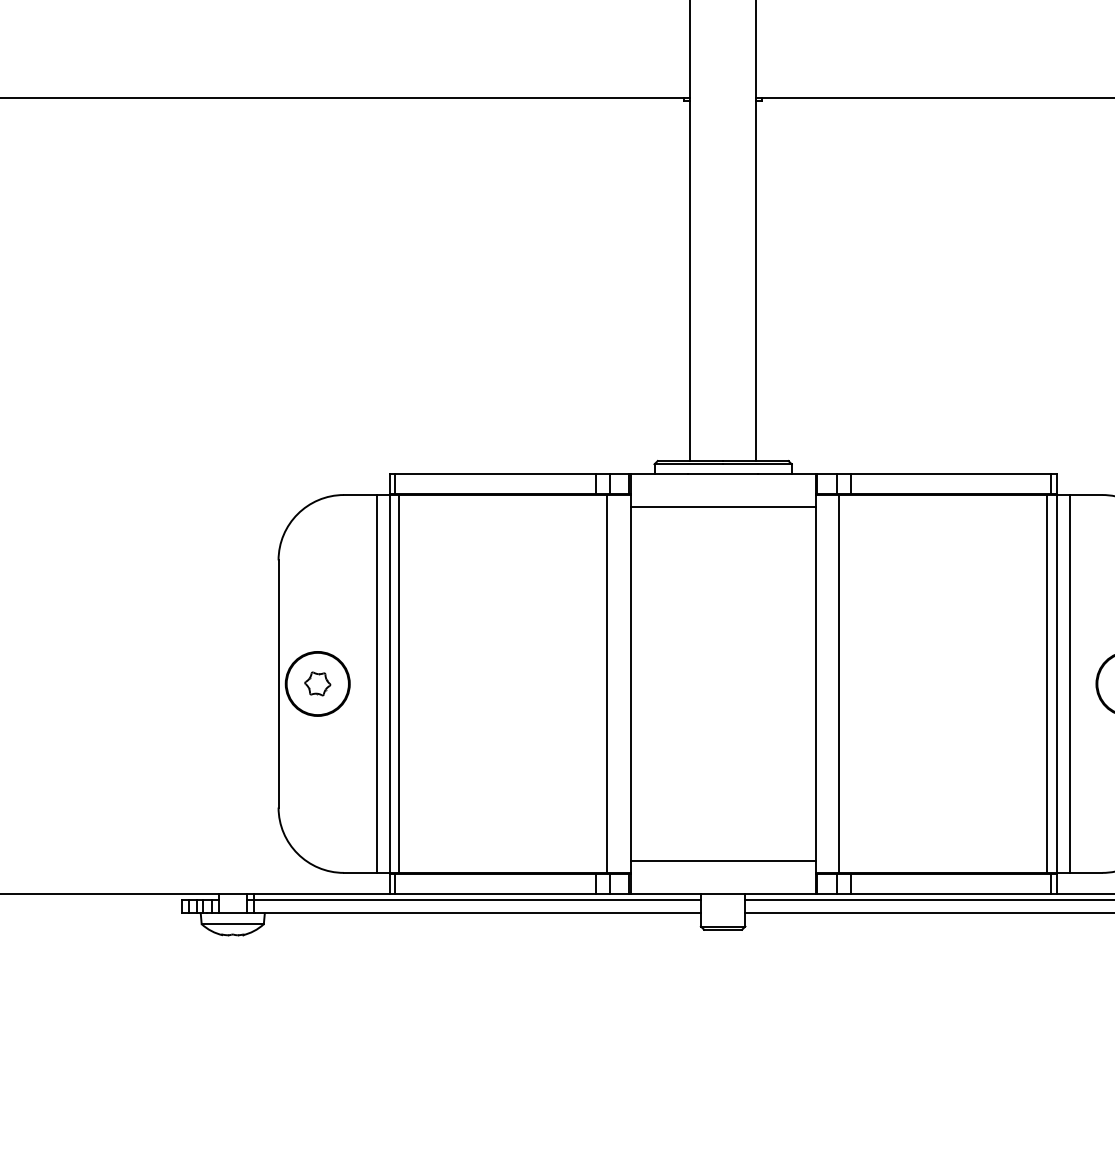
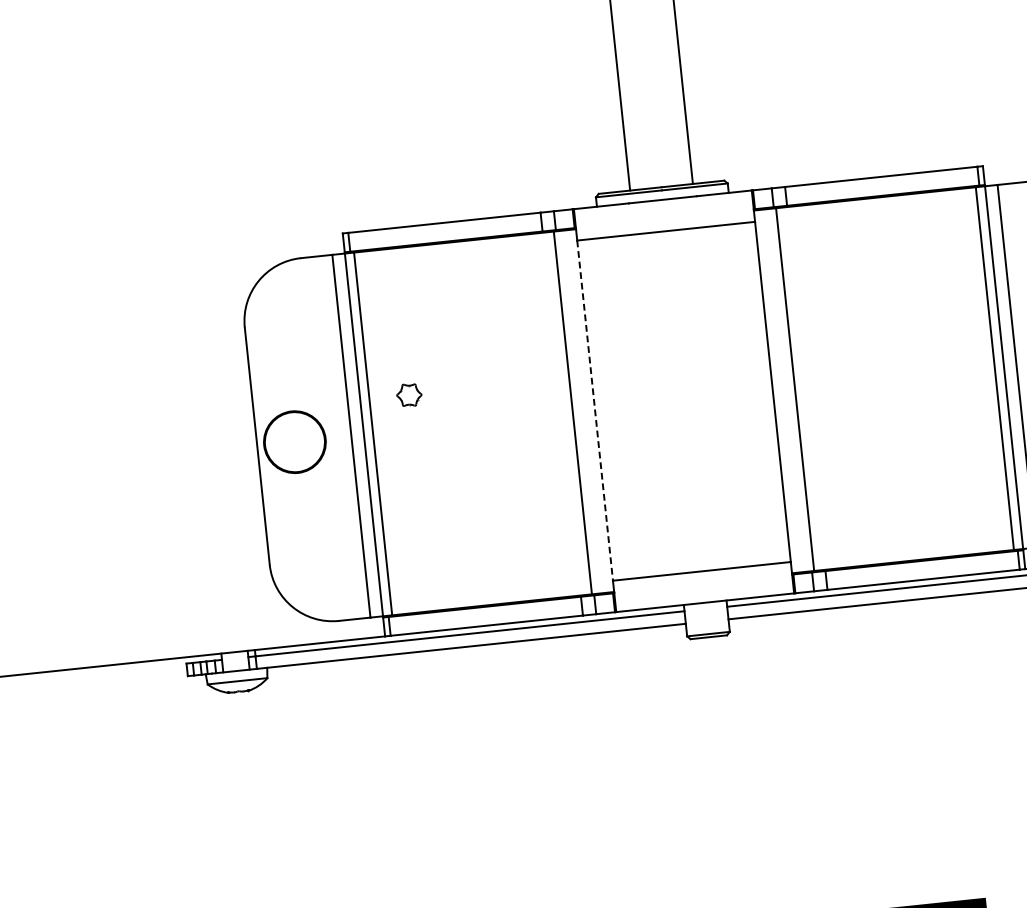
part: (317, 683) -> (409, 394), moved
line: (630, 684) -> (595, 411), solid -> dashed

